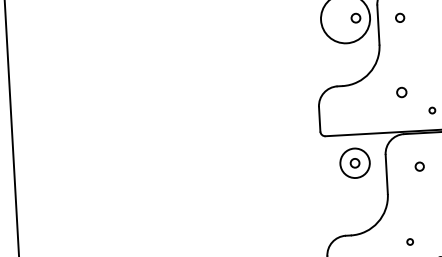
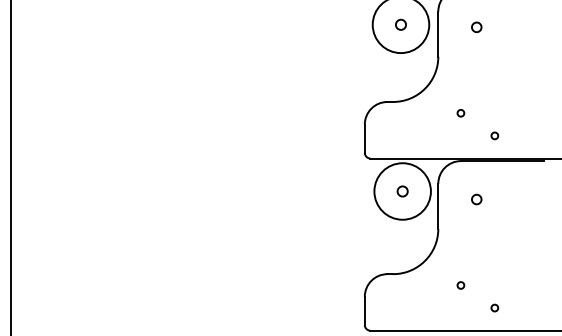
circle: (355, 17) -> (400, 24), moved
circle: (399, 17) -> (476, 26), moved
circle: (401, 92) -> (460, 113), size x0.62
circle: (354, 163) -> (402, 191), size x1.67

